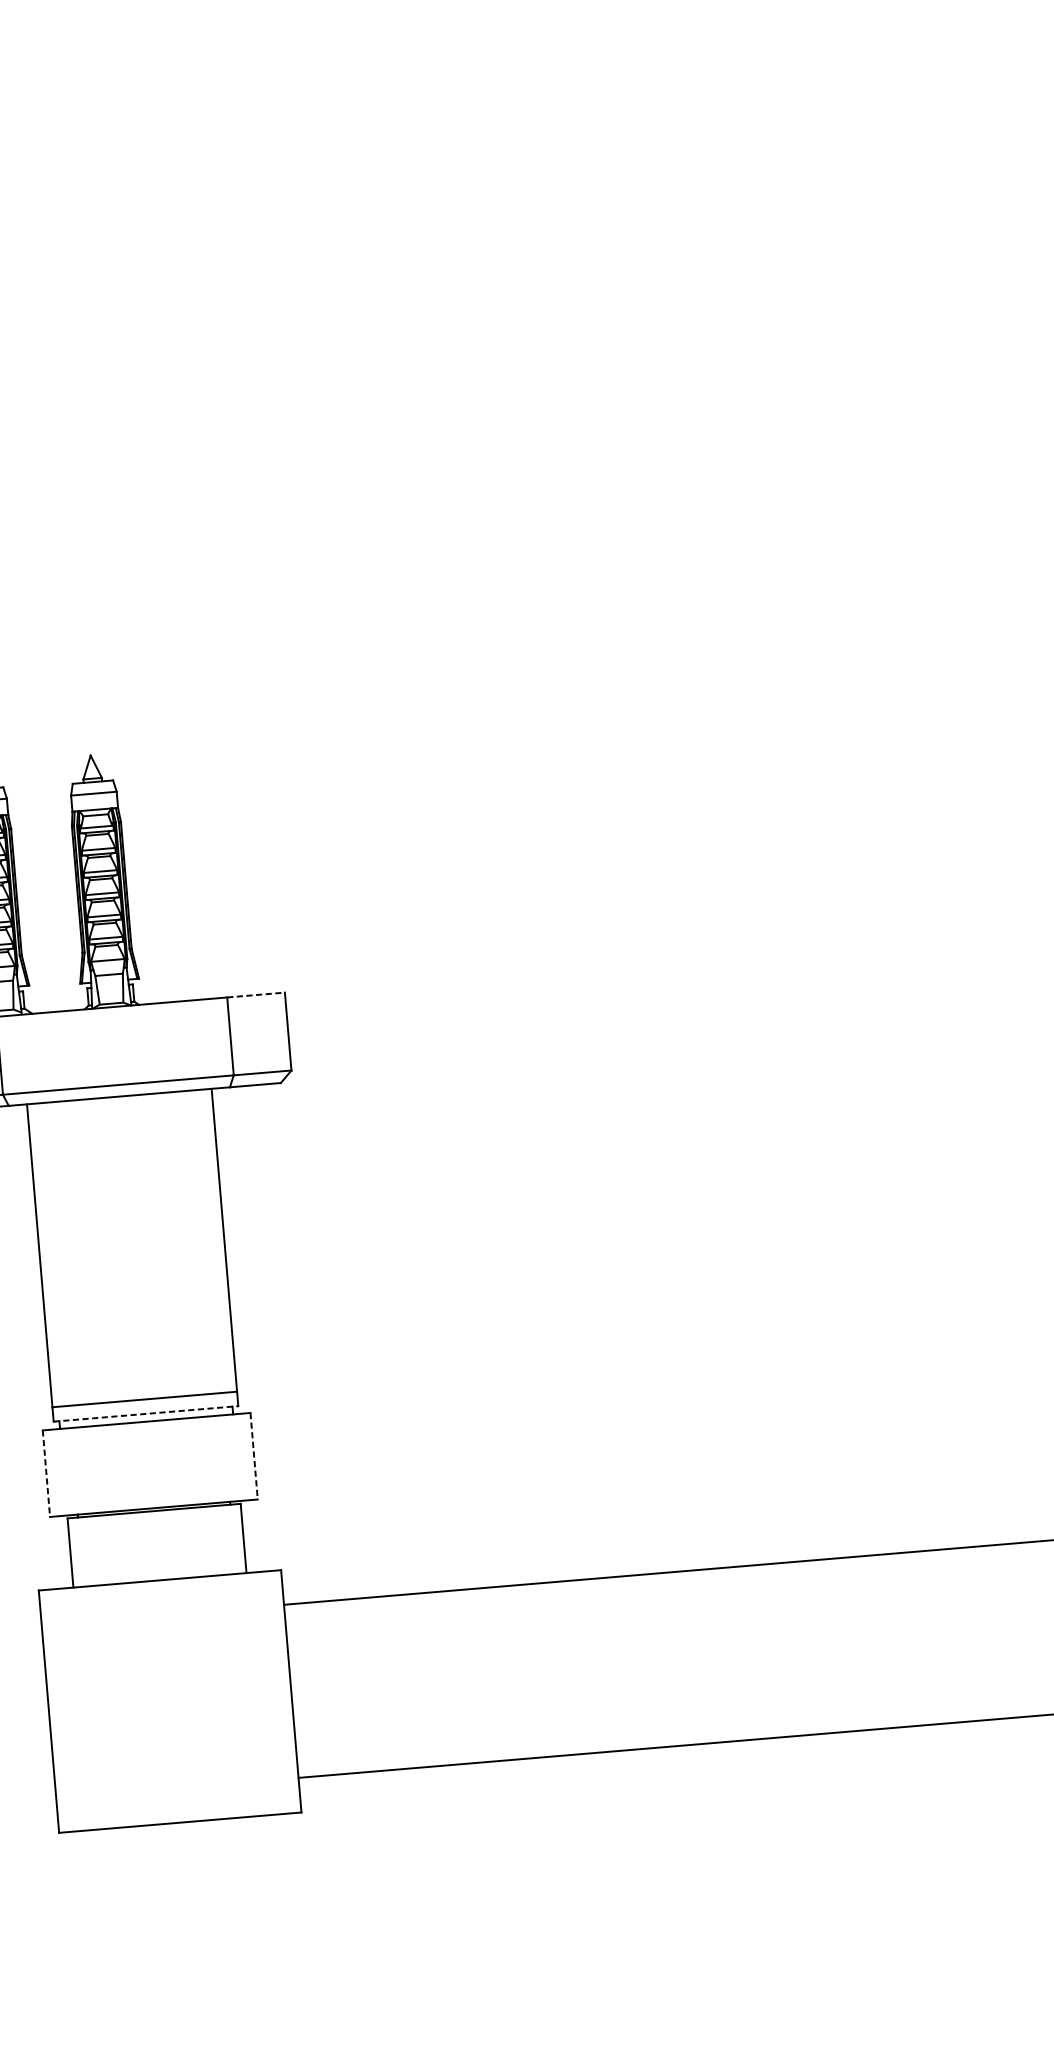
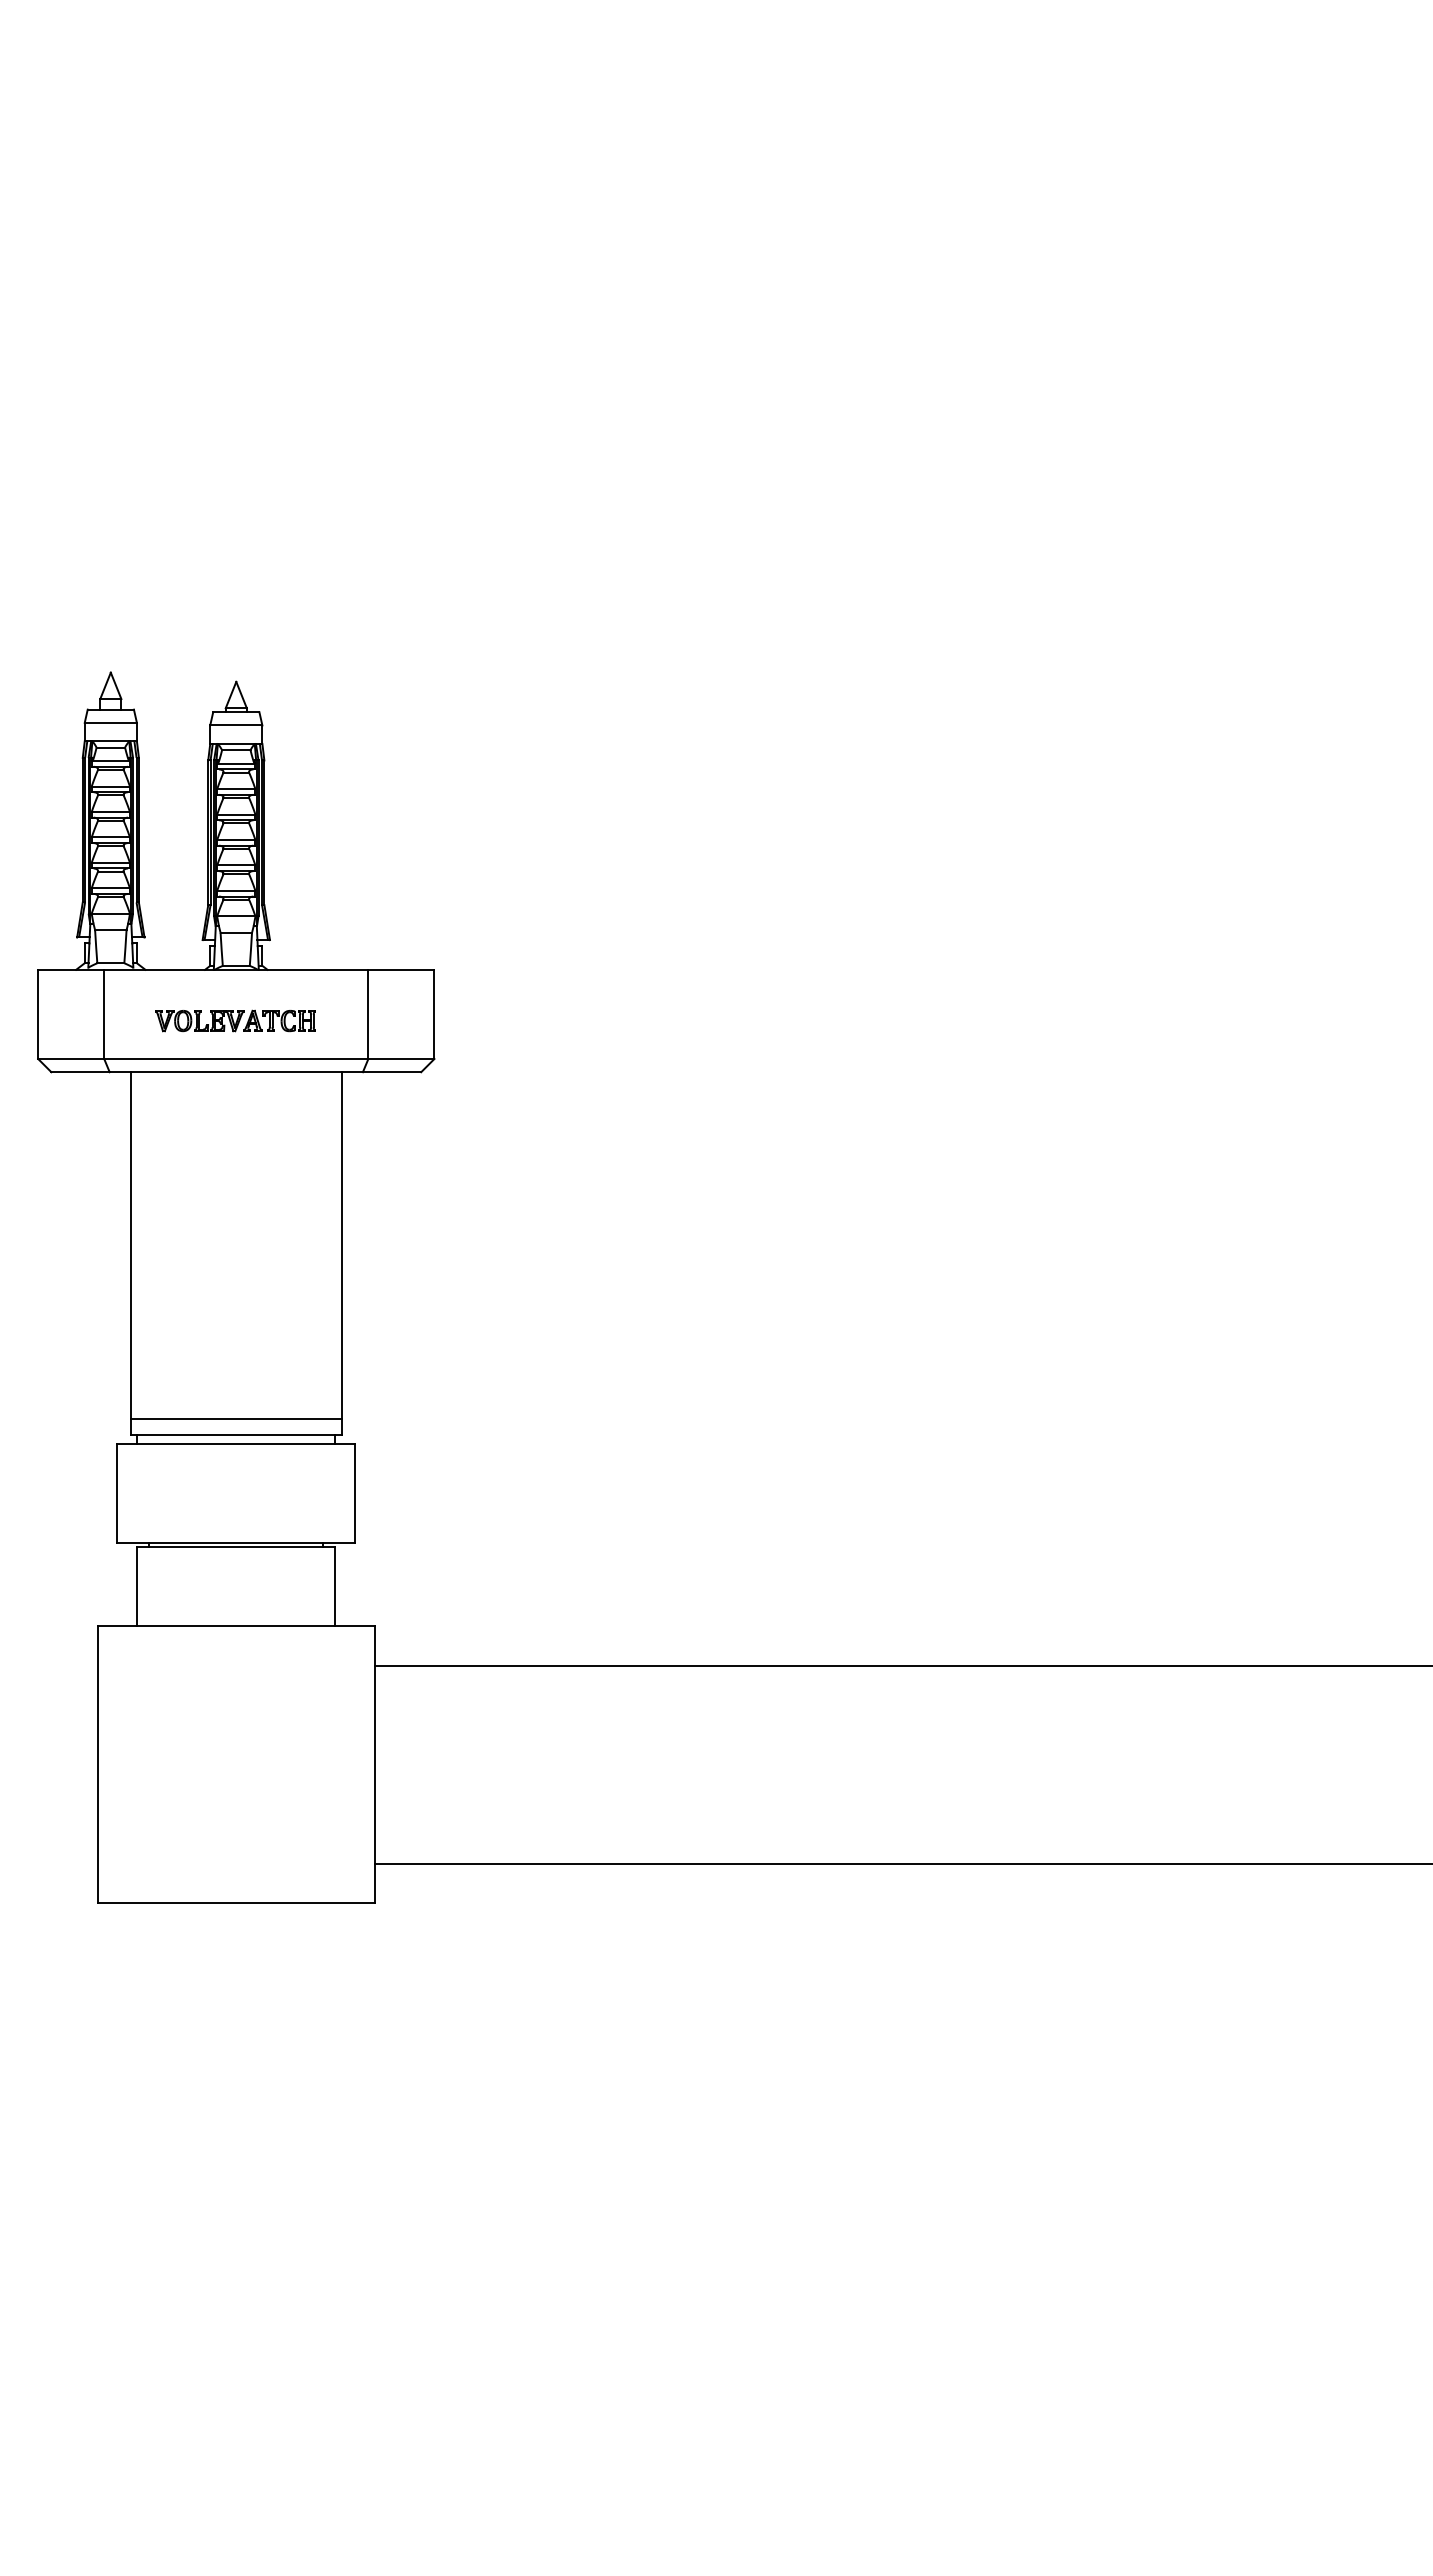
line: (256, 994) -> (401, 969), dashed -> solid
part: (114, 1051) -> (235, 1020), added
line: (146, 1413) -> (236, 1435), dashed -> solid
line: (254, 1455) -> (355, 1493), dashed -> solid
line: (46, 1473) -> (117, 1493), dashed -> solid

